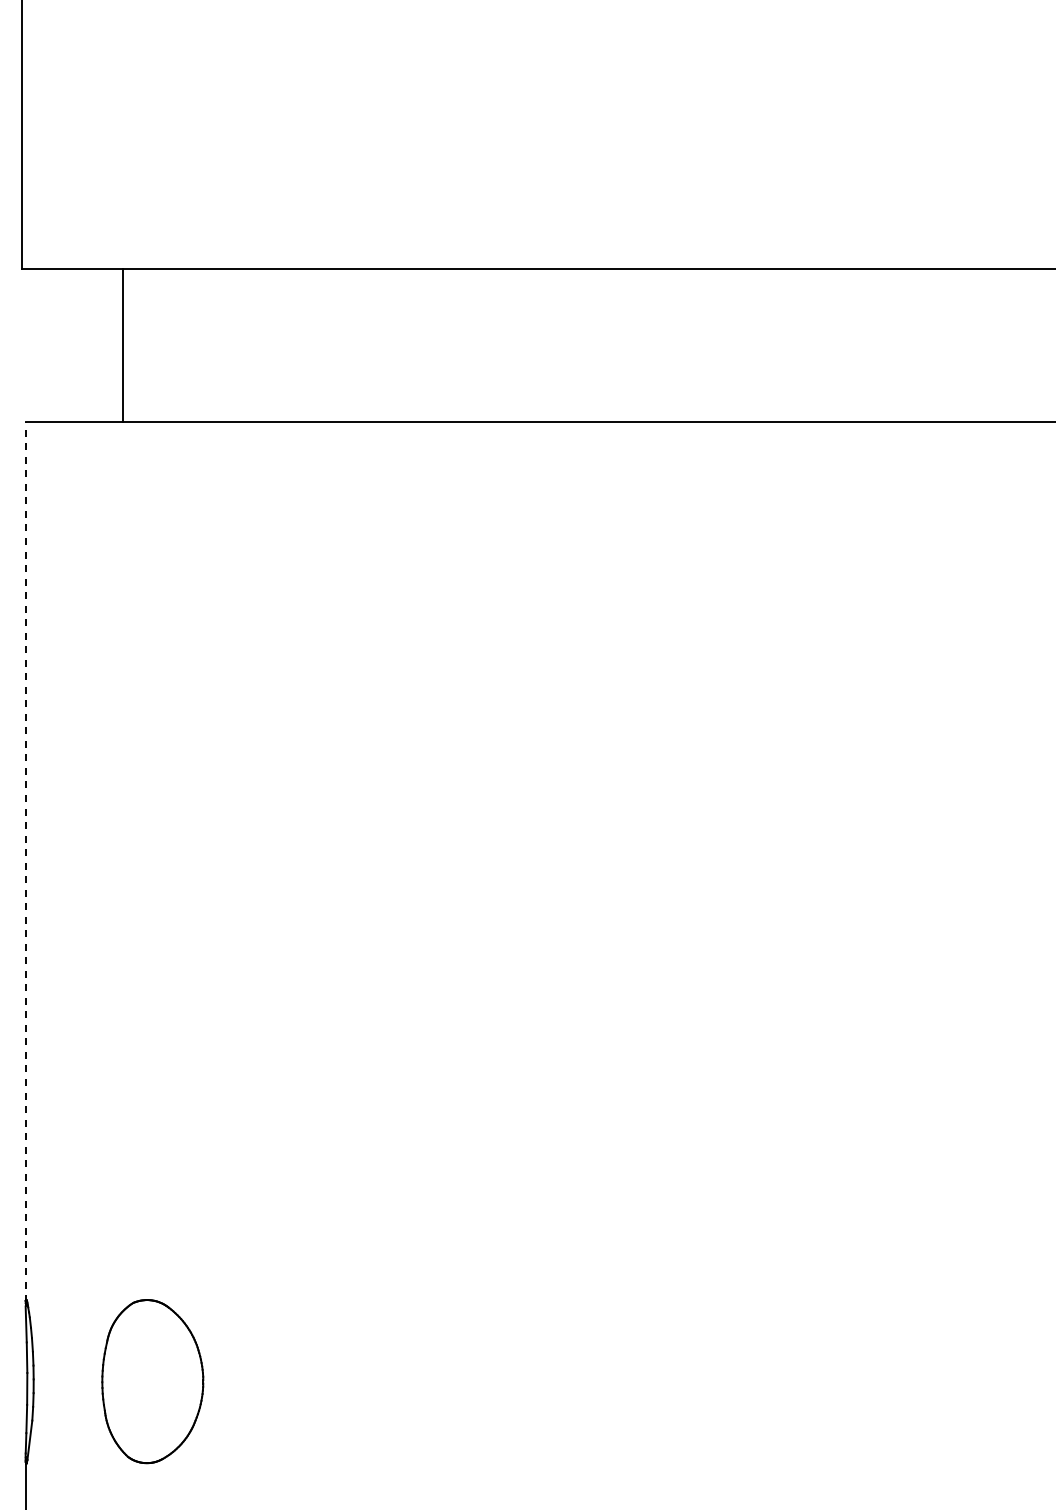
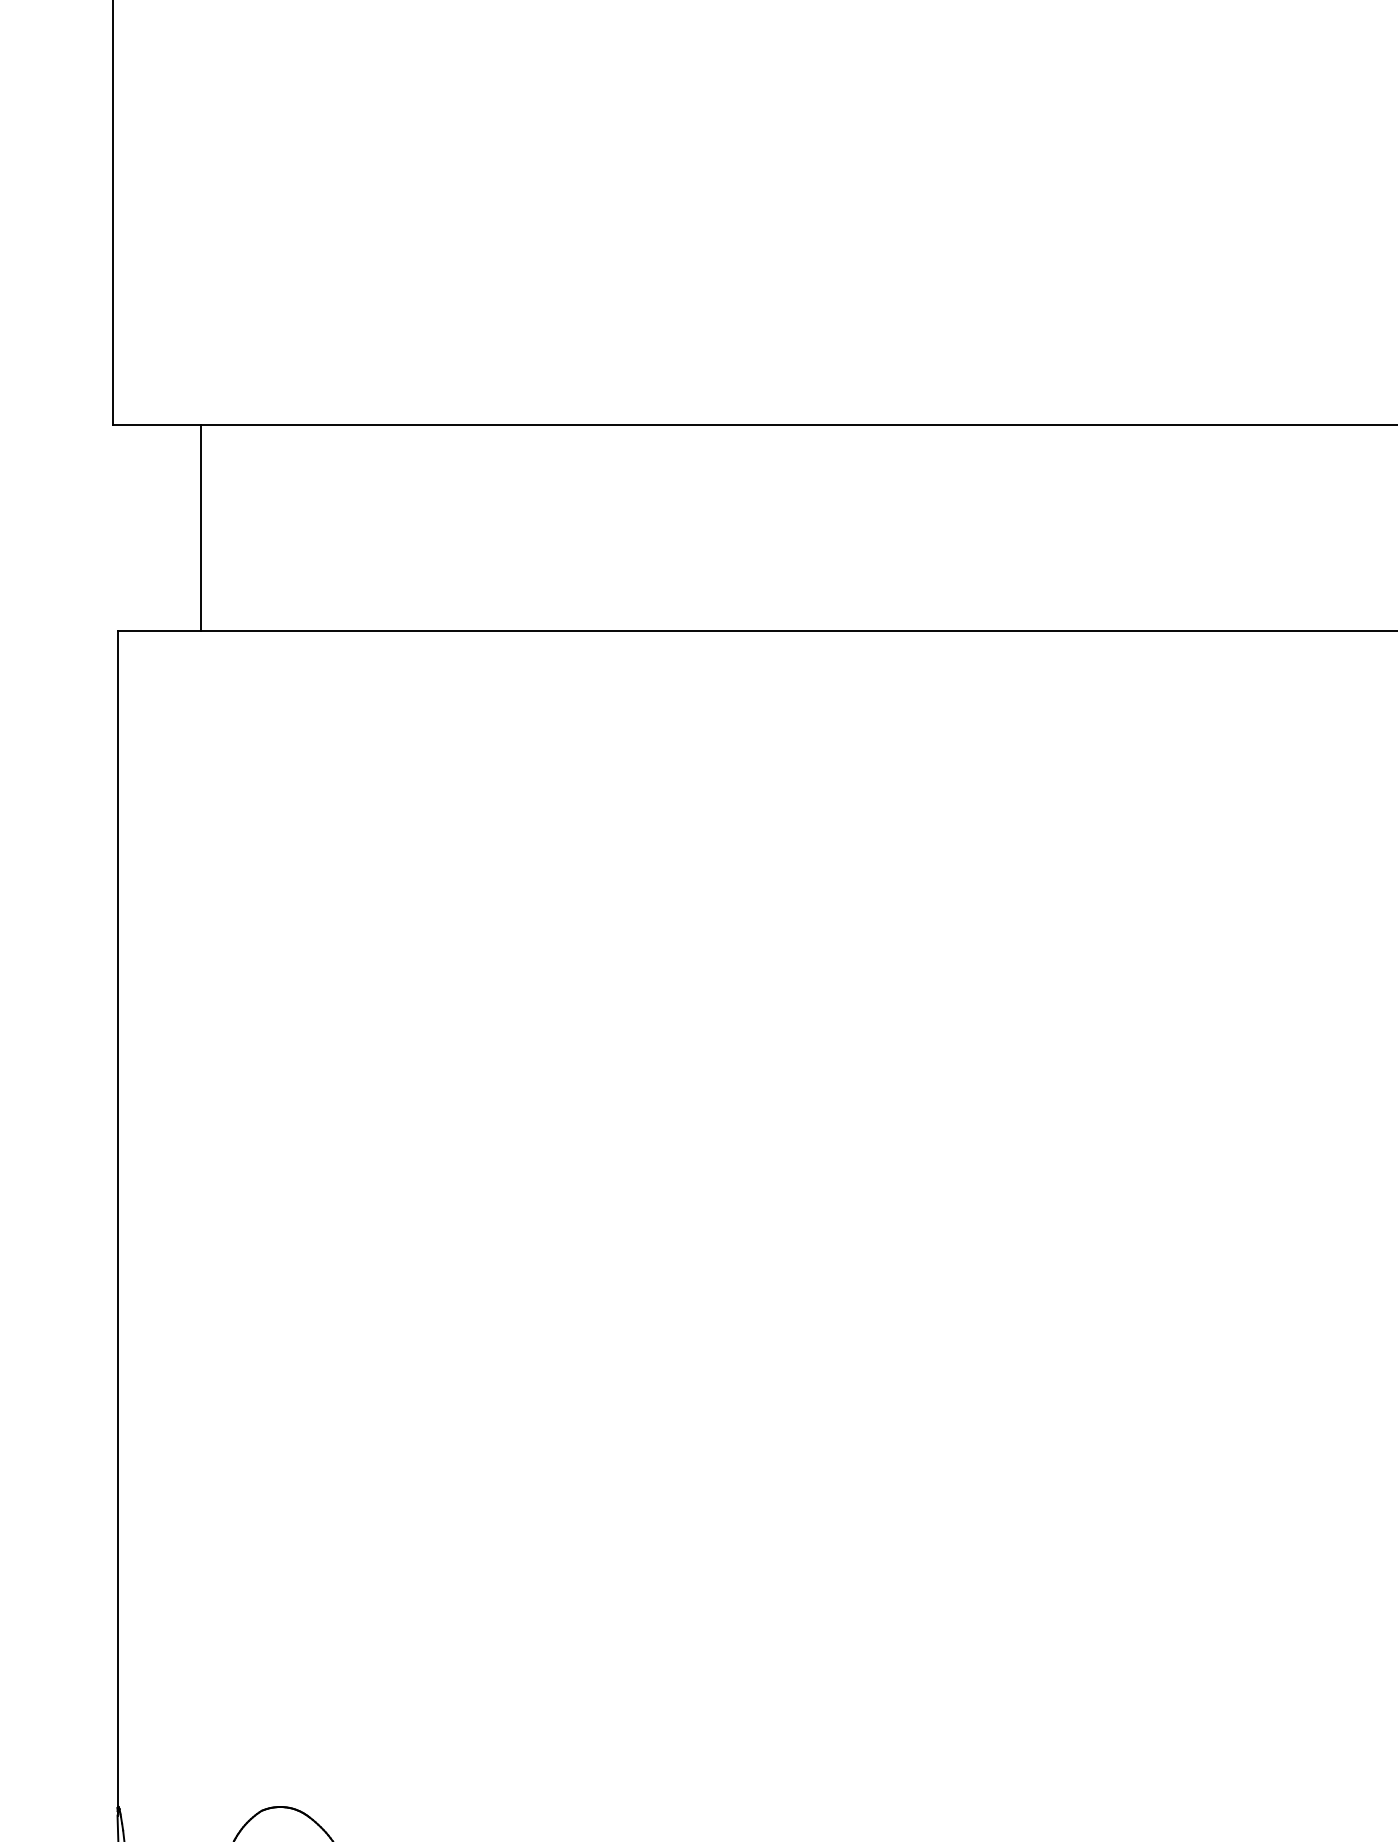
line: (122, 345) -> (200, 528), moved
line: (25, 861) -> (117, 1219), dashed -> solid

